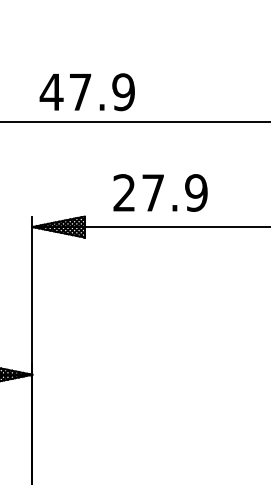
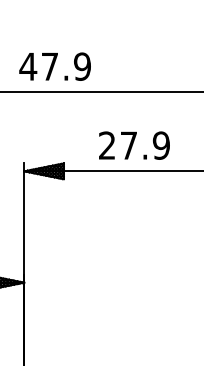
text: (86, 92) -> (54, 66), moved
text: (160, 192) -> (134, 145), moved

